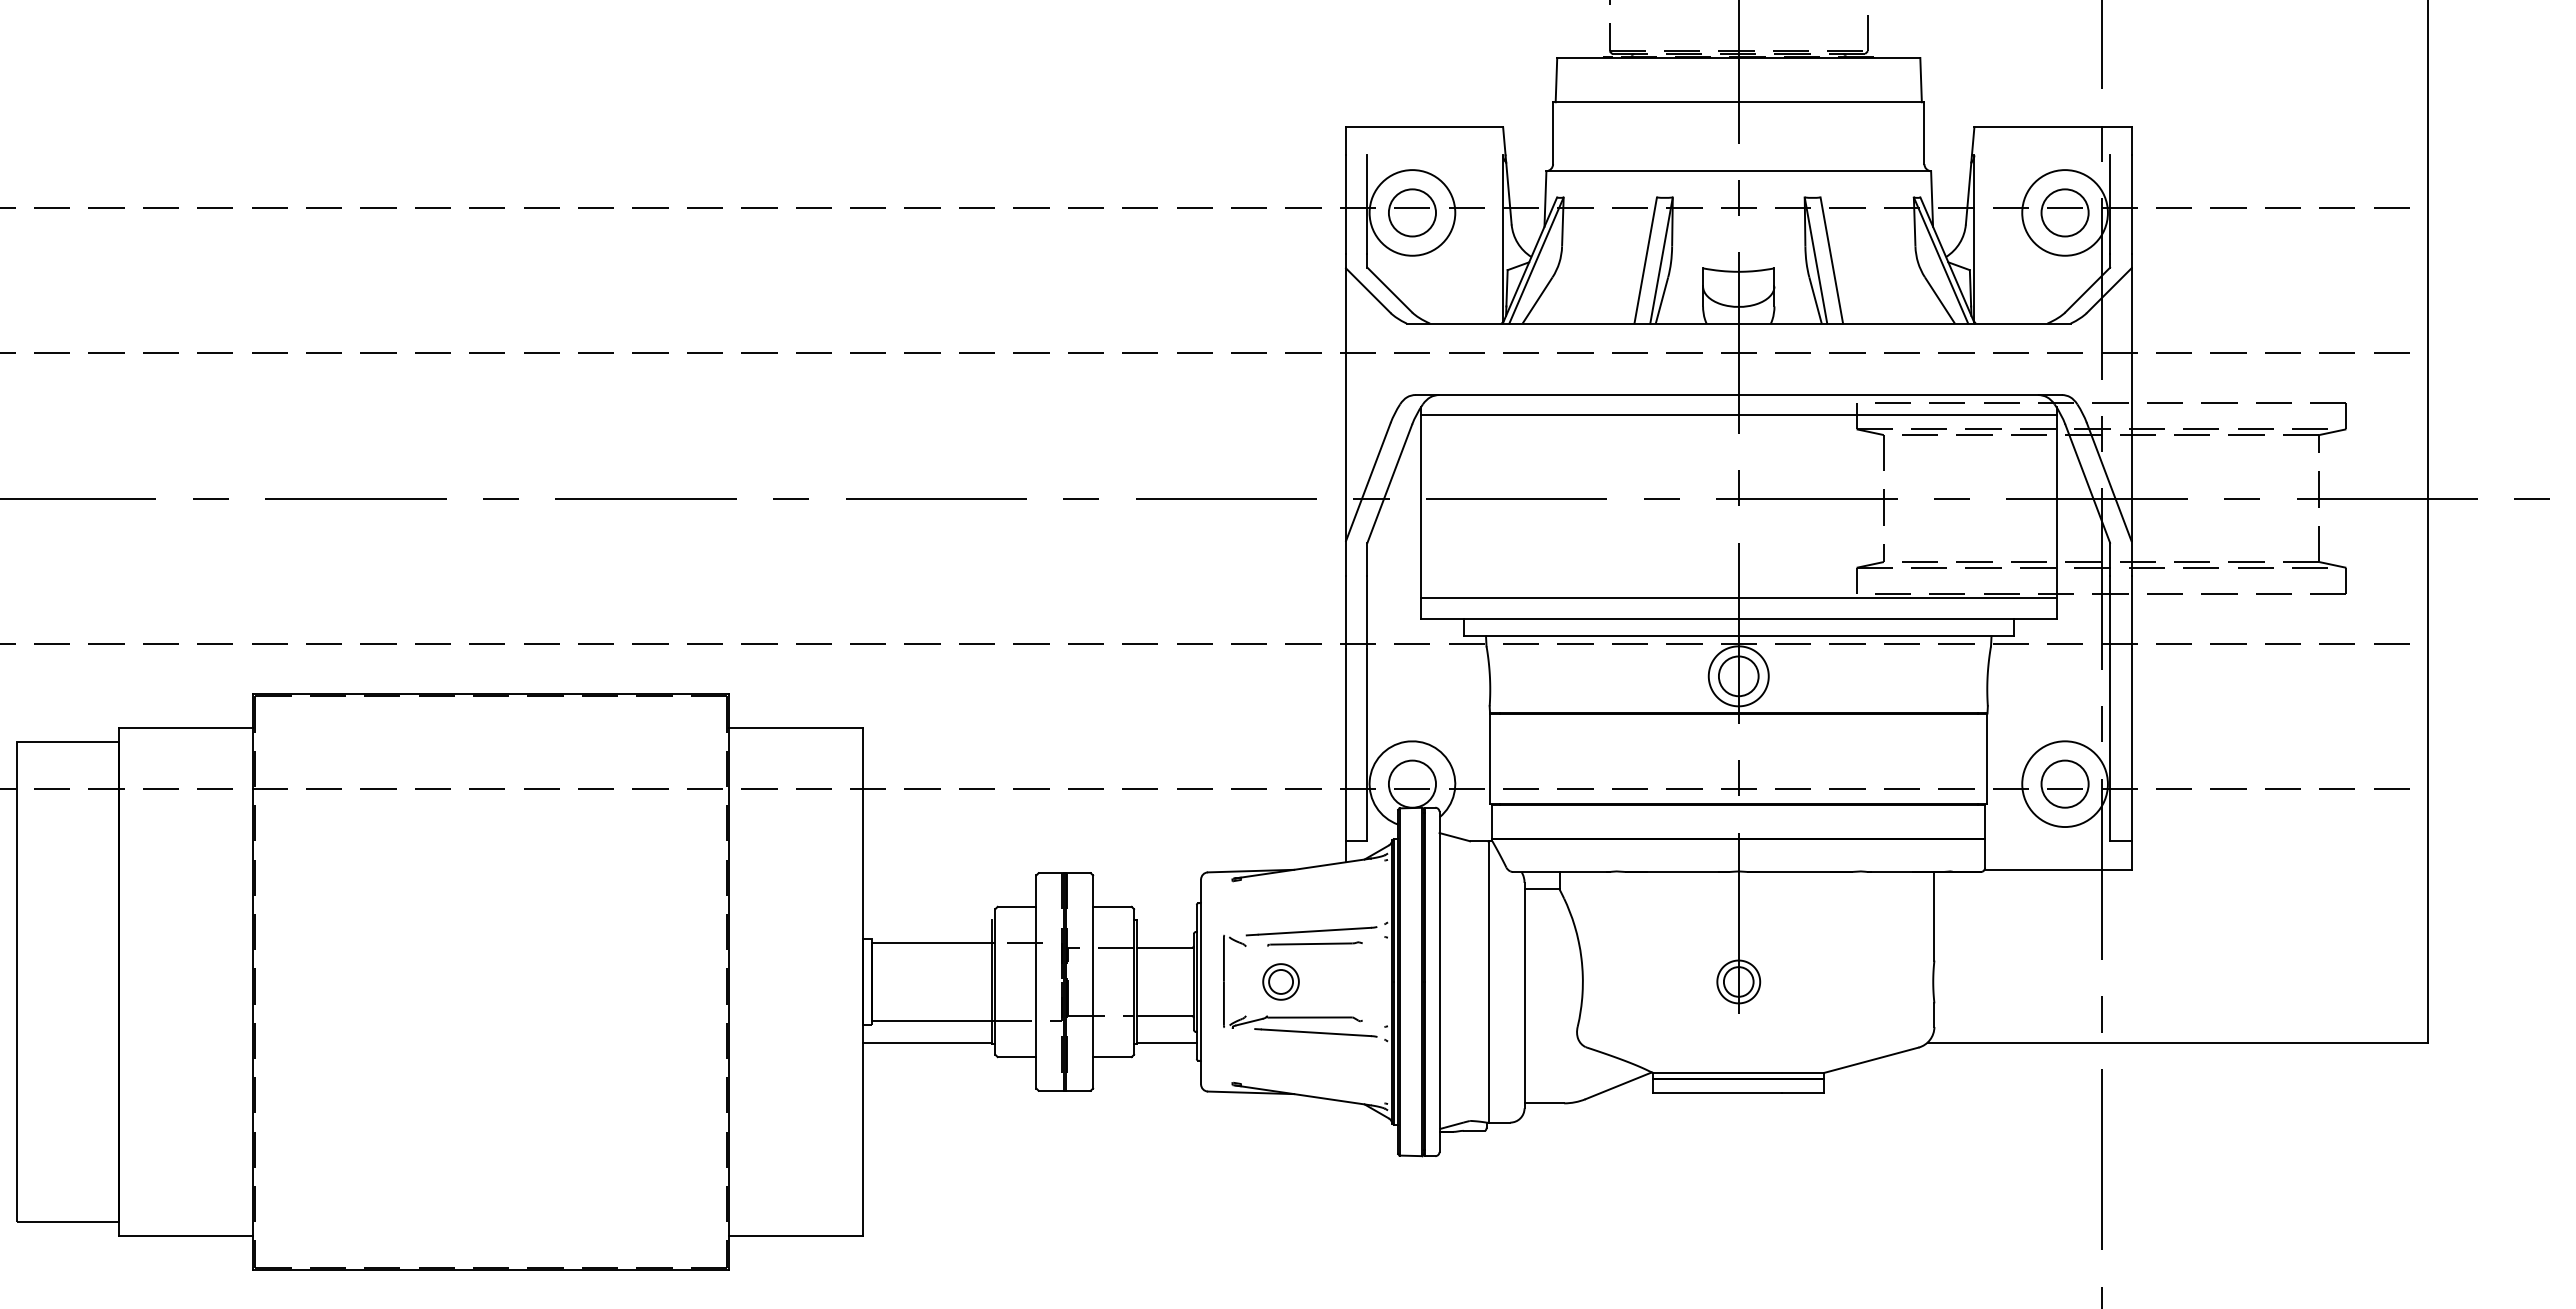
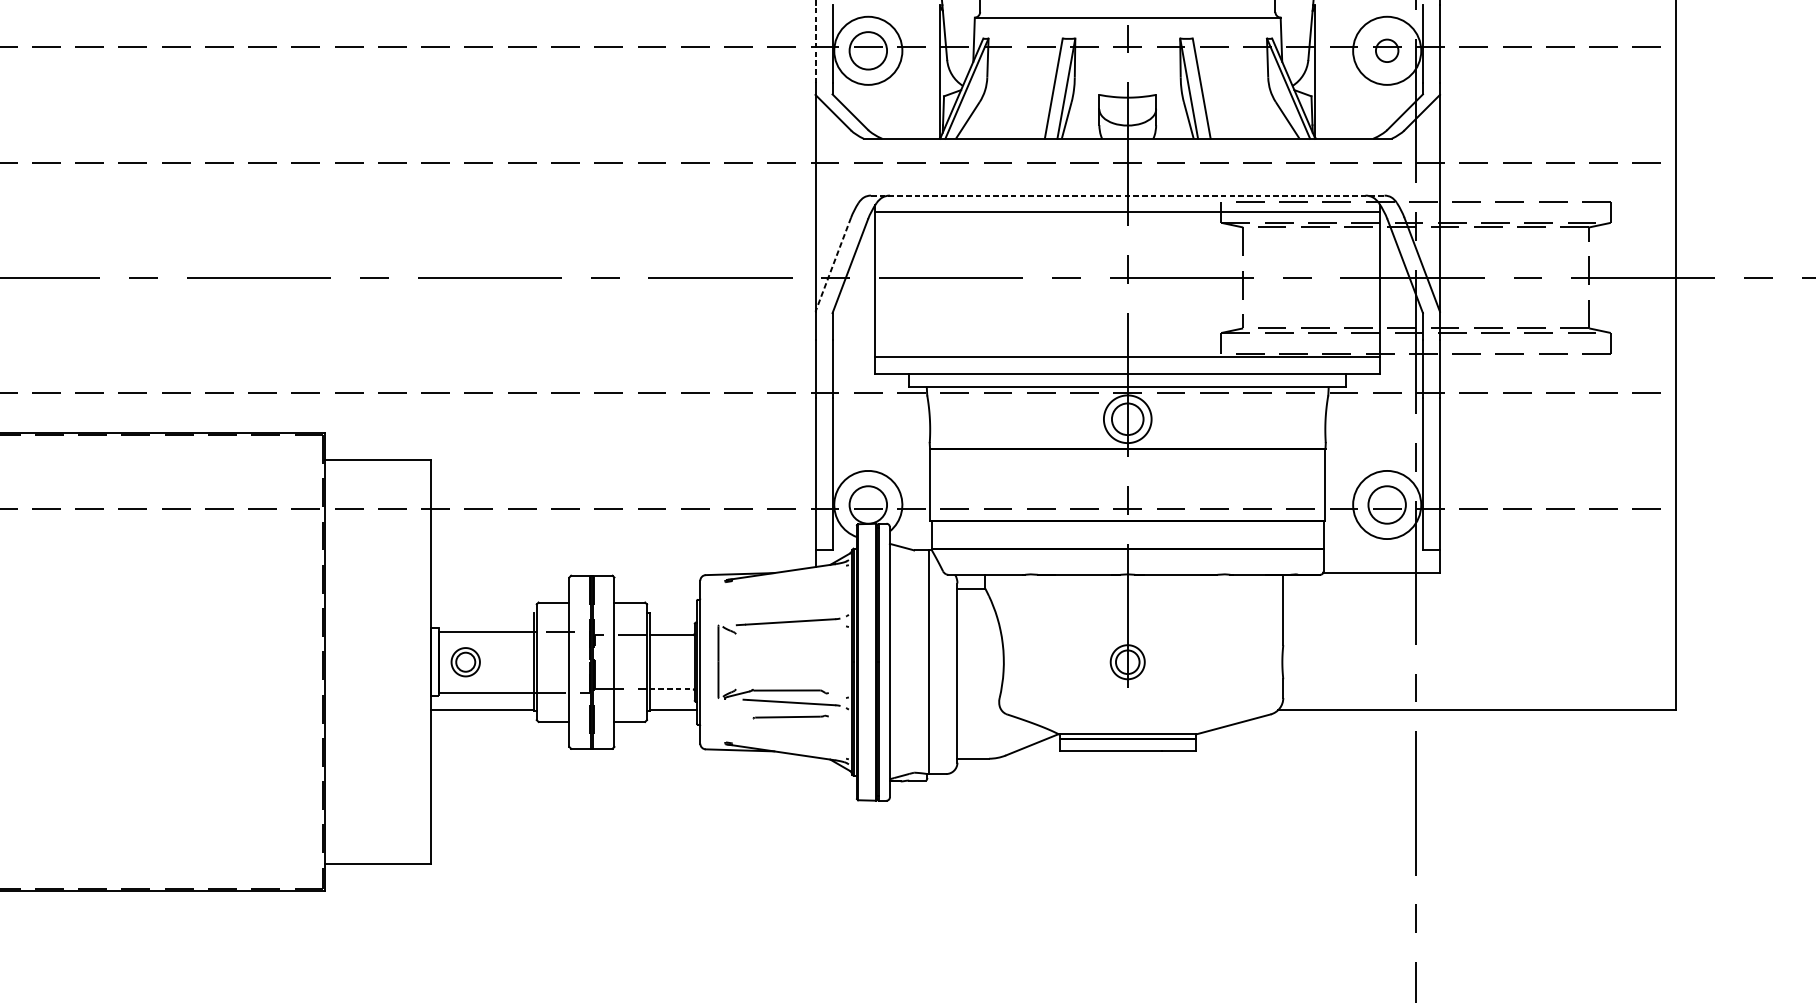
line: (1346, 204) -> (815, 44), solid -> dashed
circle: (2064, 212) -> (1386, 50), size x0.6
line: (1738, 395) -> (1127, 195), solid -> dashed
line: (1368, 482) -> (833, 265), solid -> dashed
line: (1314, 943) -> (790, 716), moved
part: (1280, 981) -> (465, 661), moved
line: (1165, 1015) -> (672, 688), solid -> dashed

